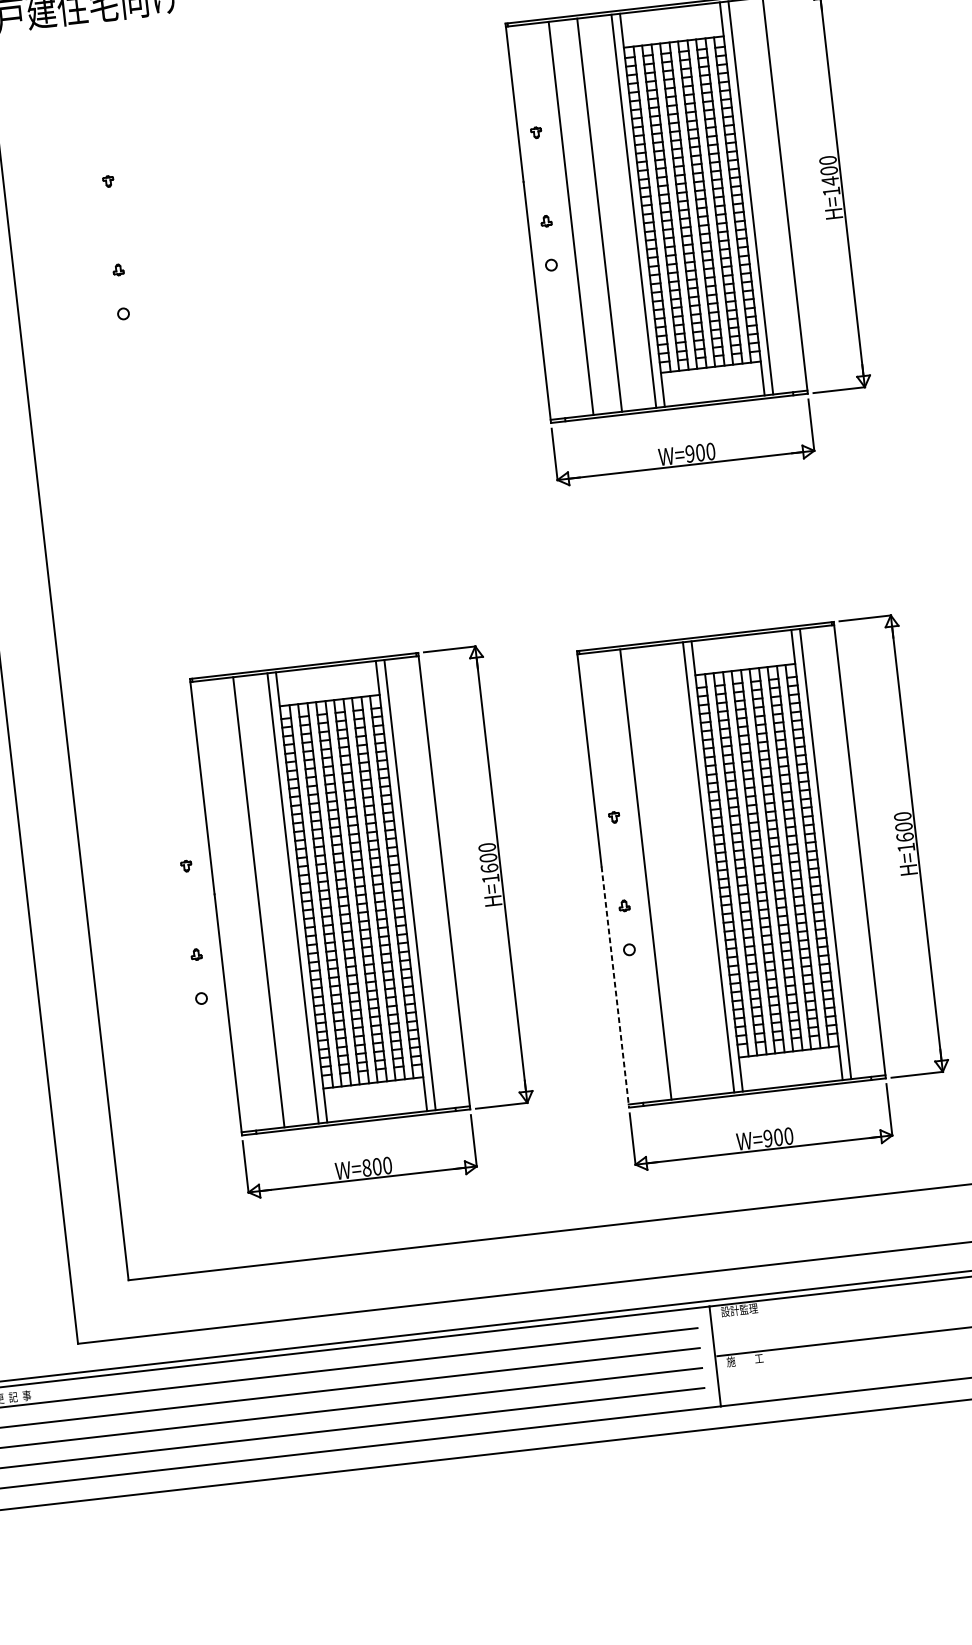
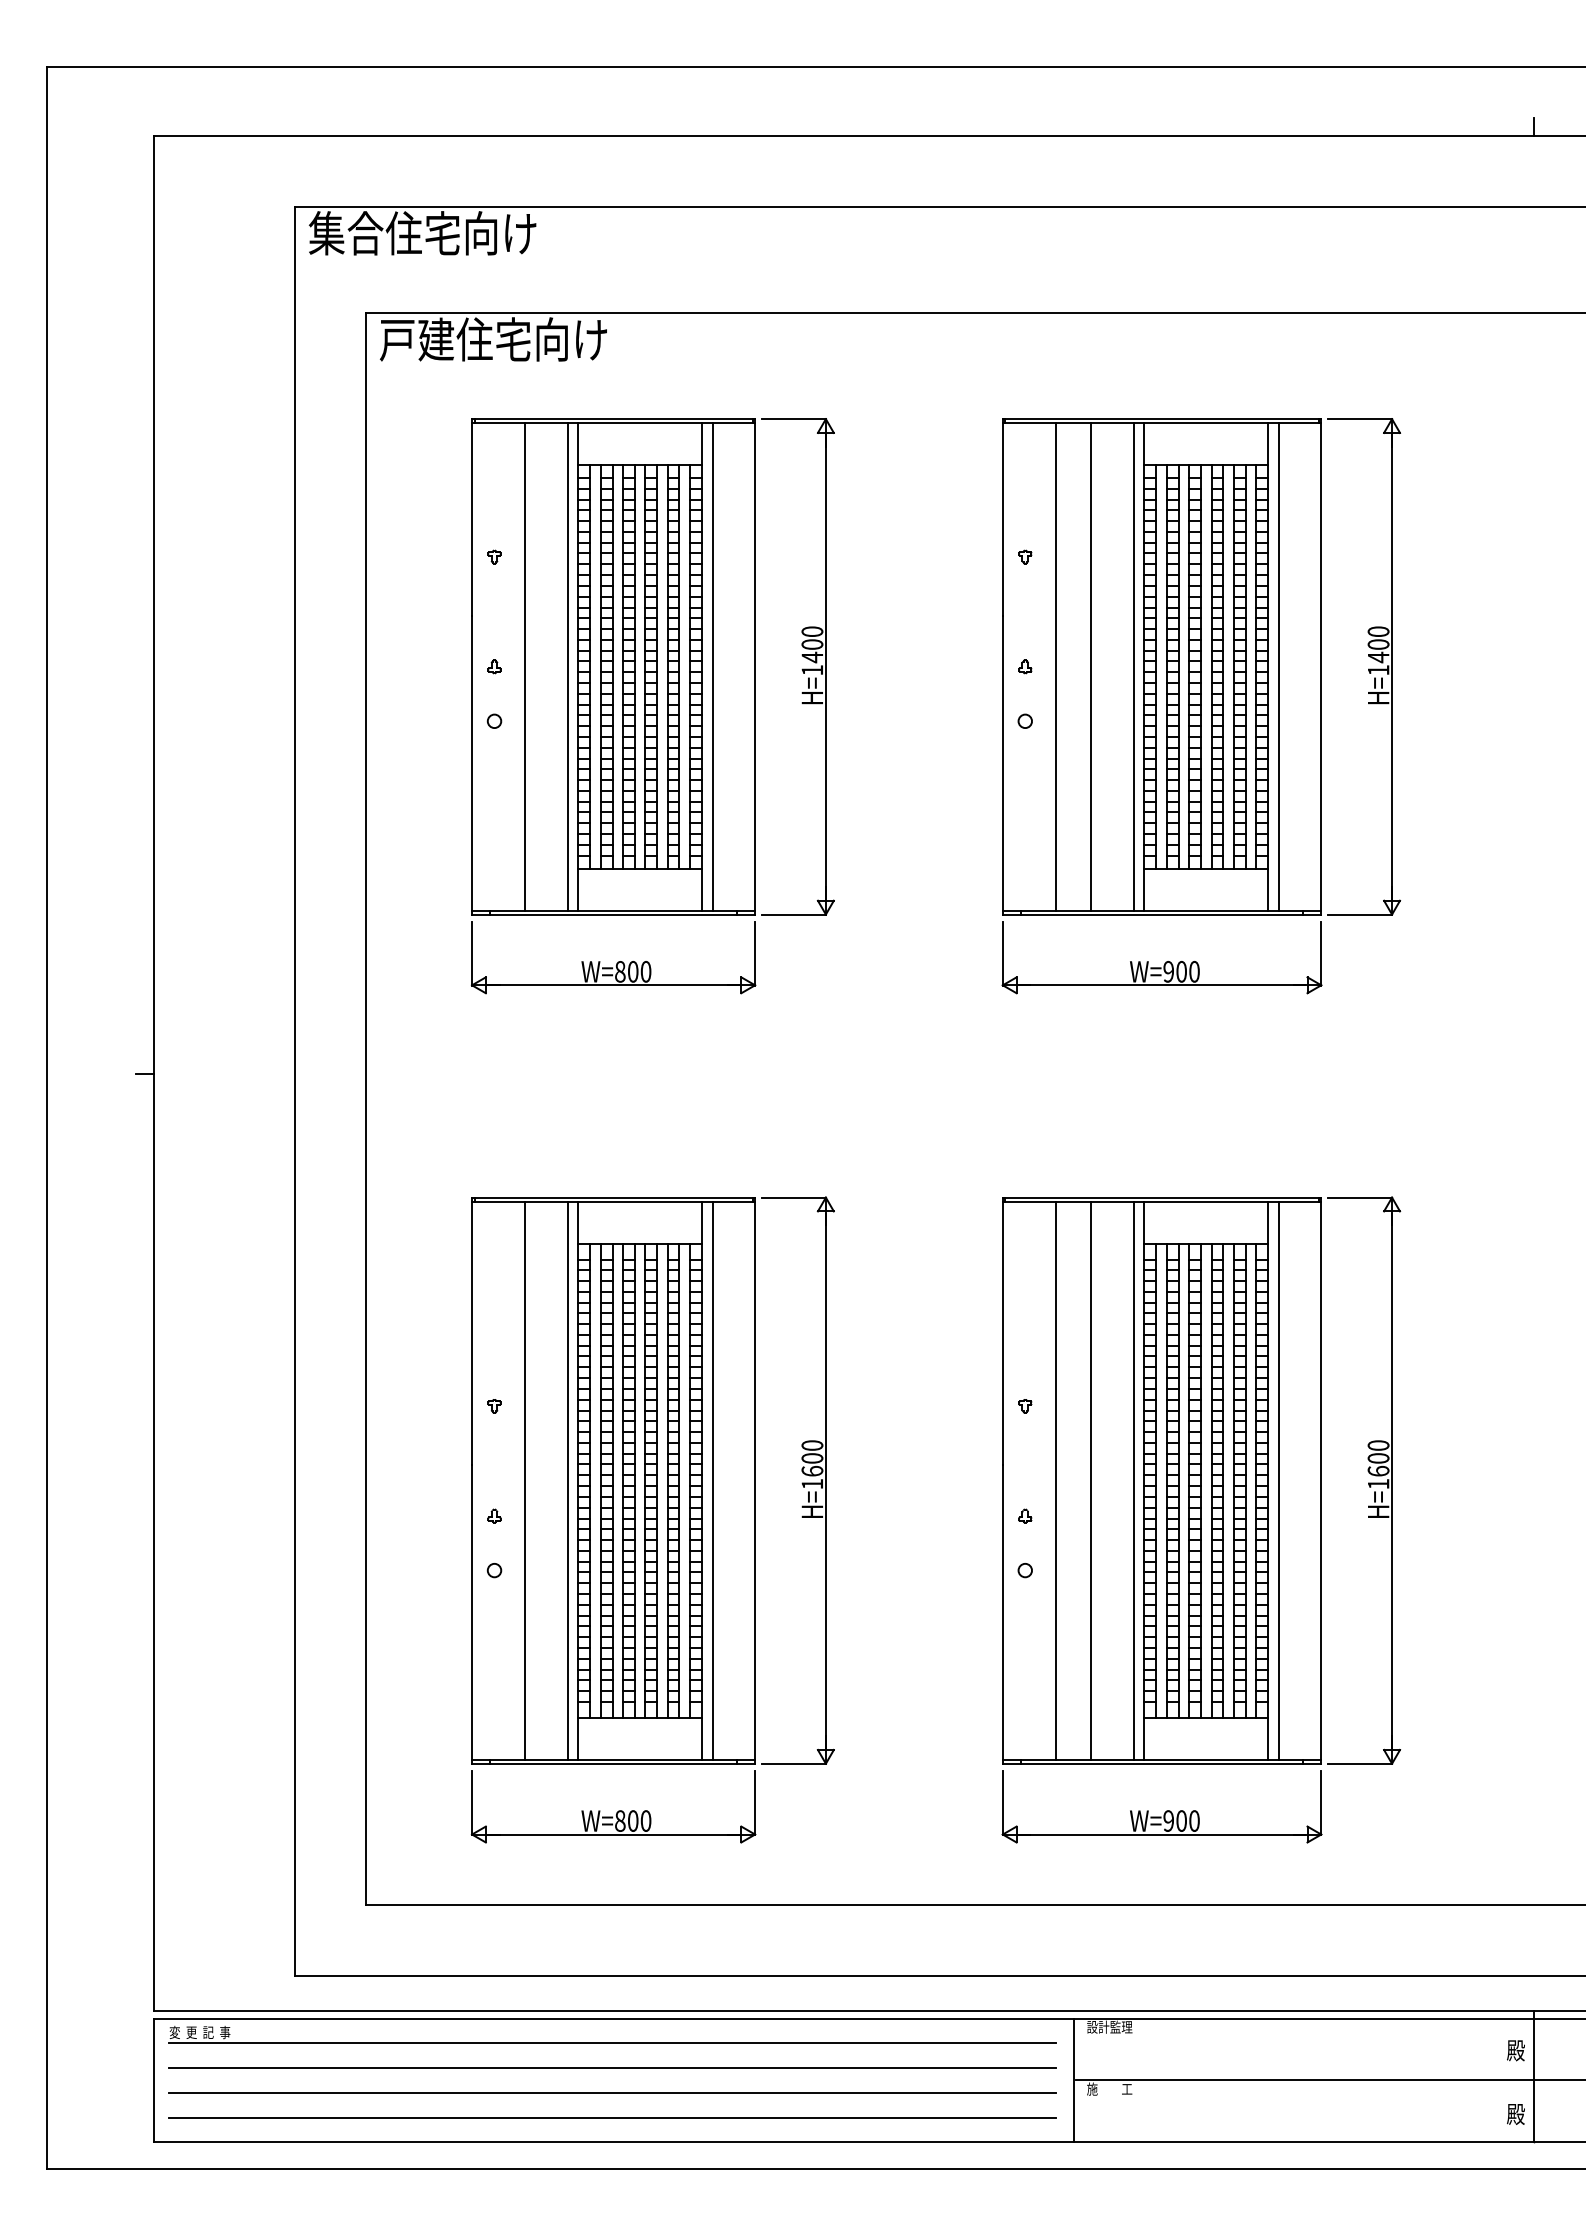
part: (249, 287) -> (652, 706), added
line: (674, 871) -> (1091, 1480), added
part: (365, 921) -> (652, 1519), moved
line: (615, 987) -> (1002, 1614), dashed -> solid

